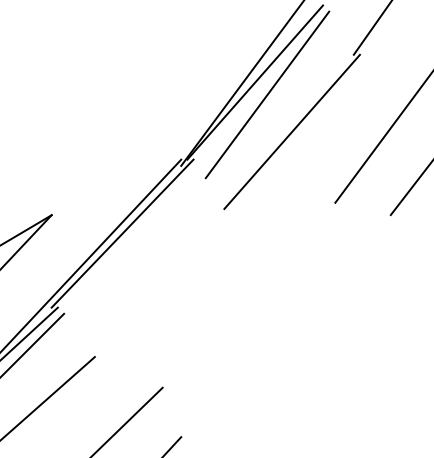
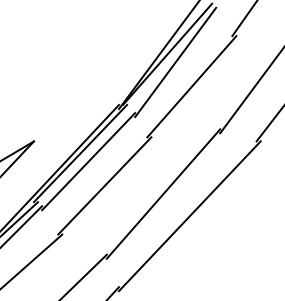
line: (134, 245) -> (88, 161), added
line: (159, 282) -> (104, 185), added
line: (248, 294) -> (163, 193), added
line: (288, 329) -> (189, 216), added

